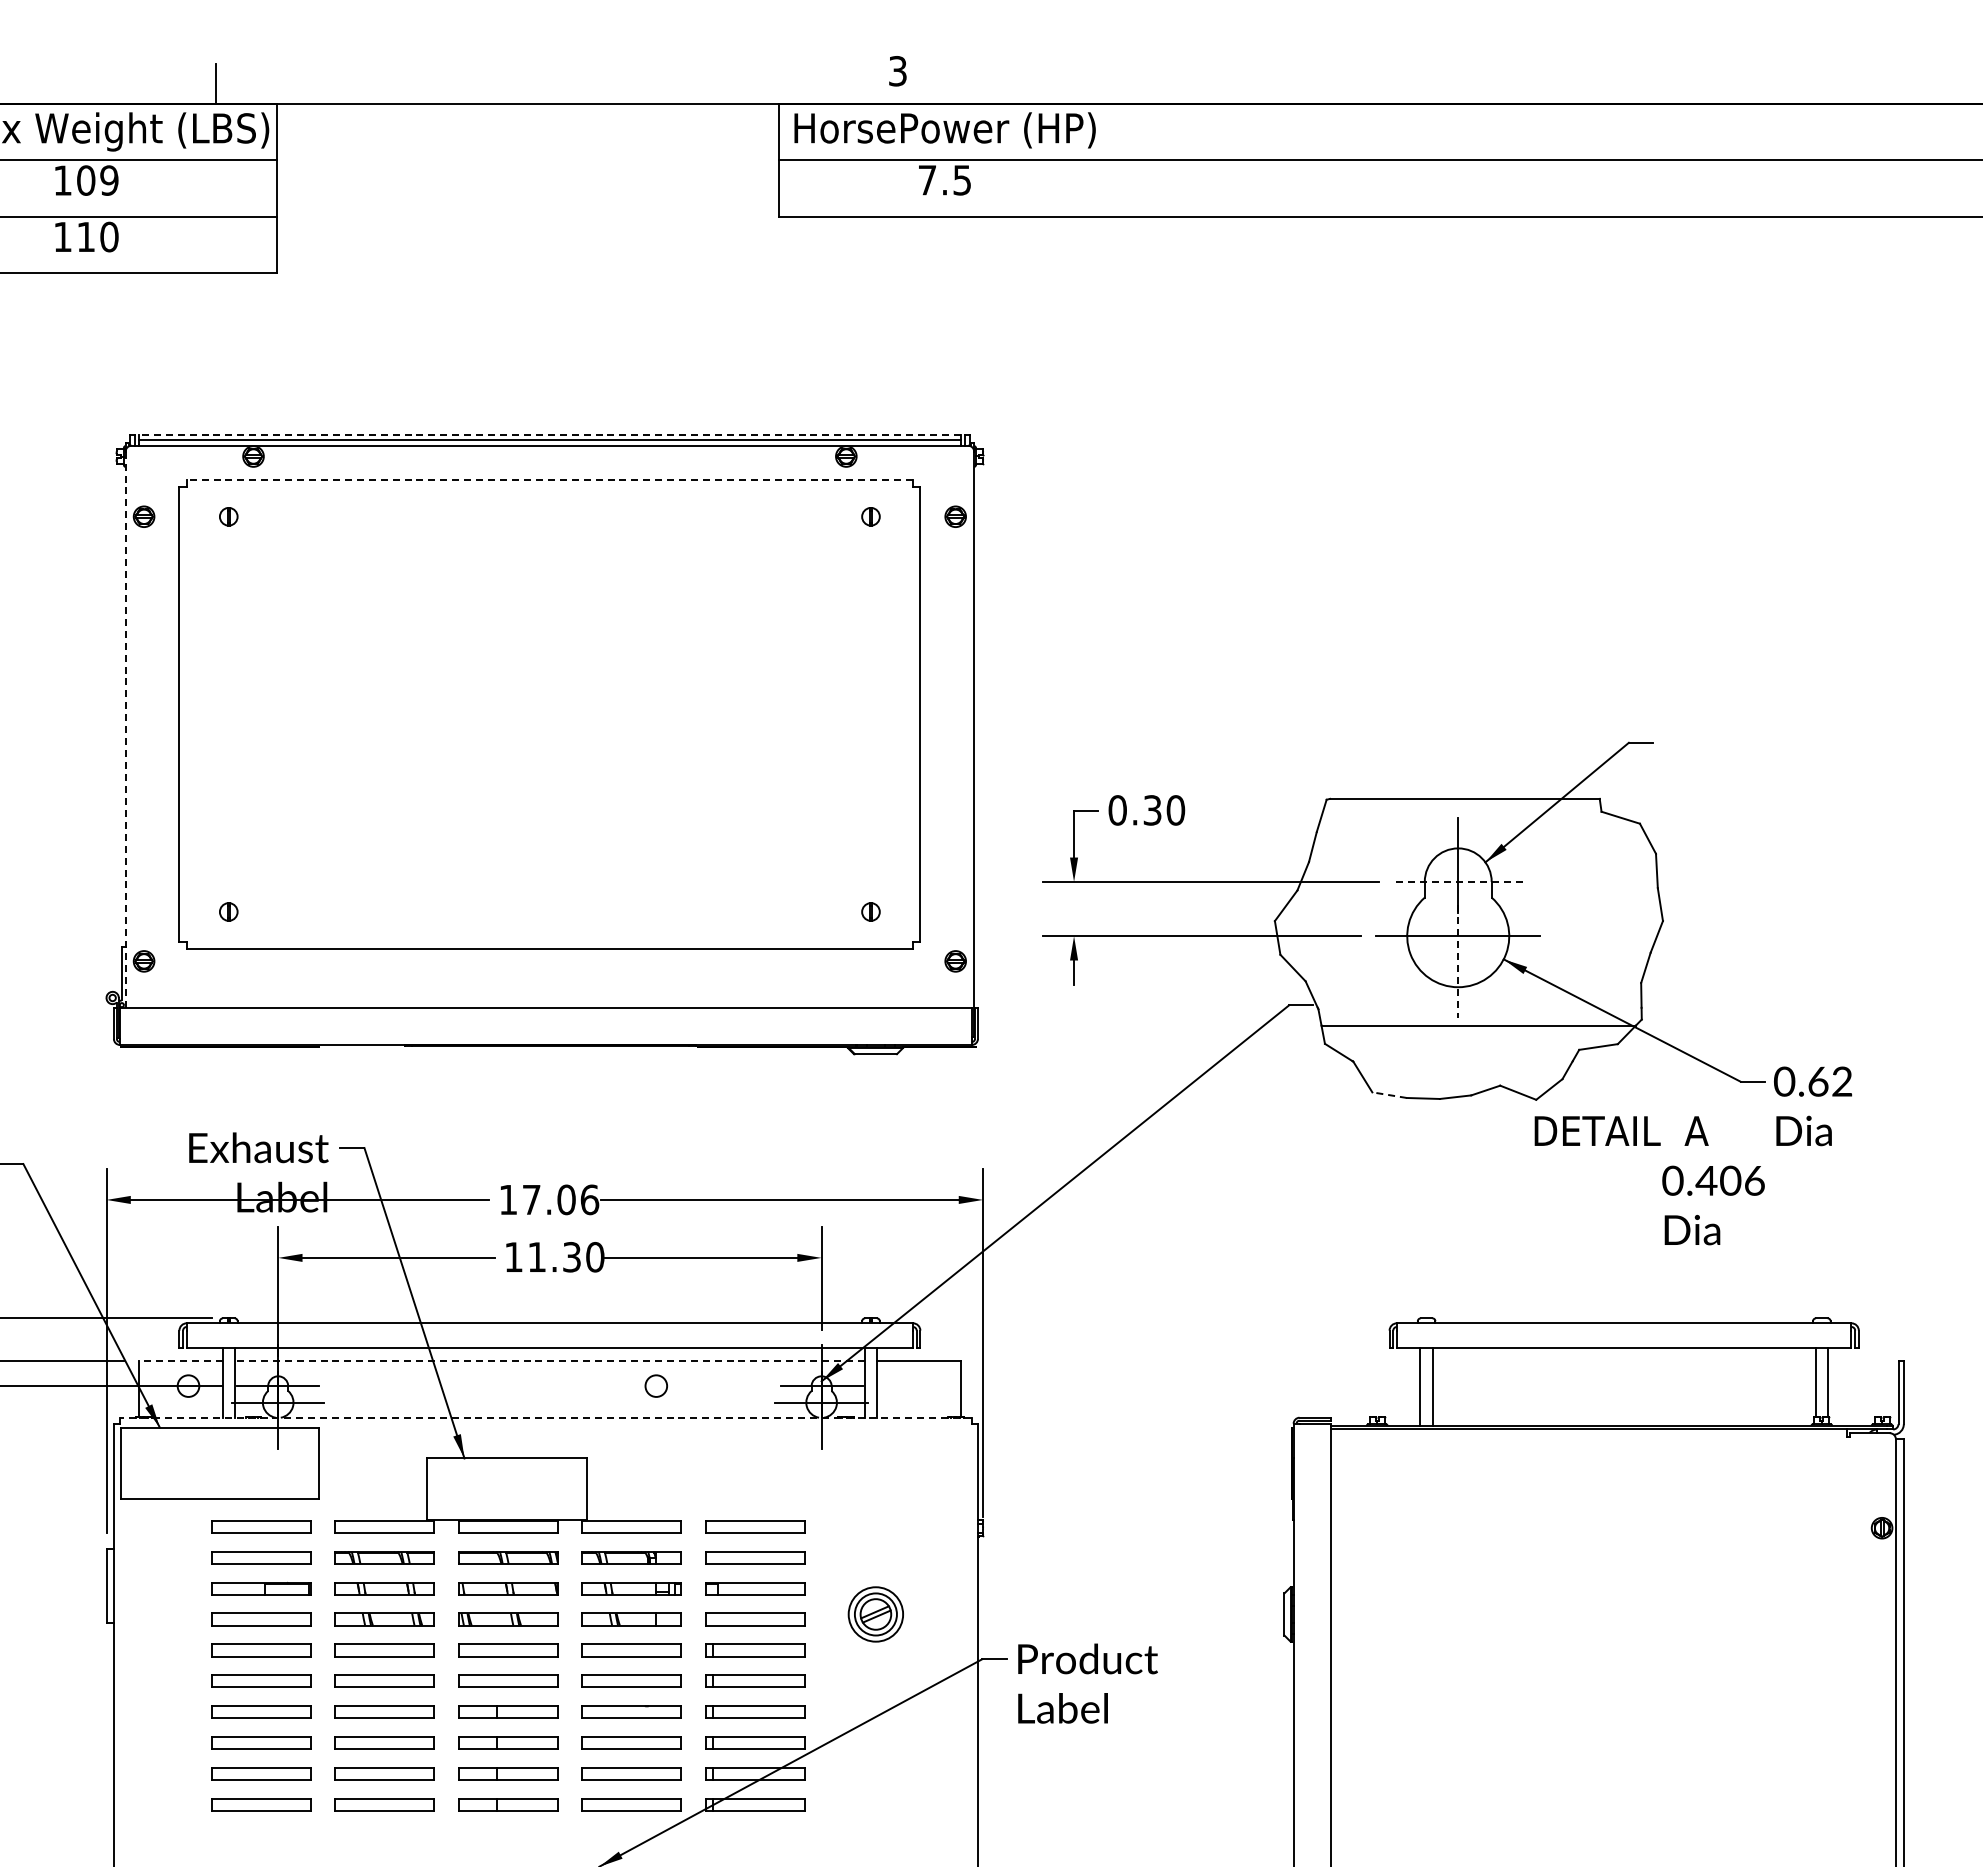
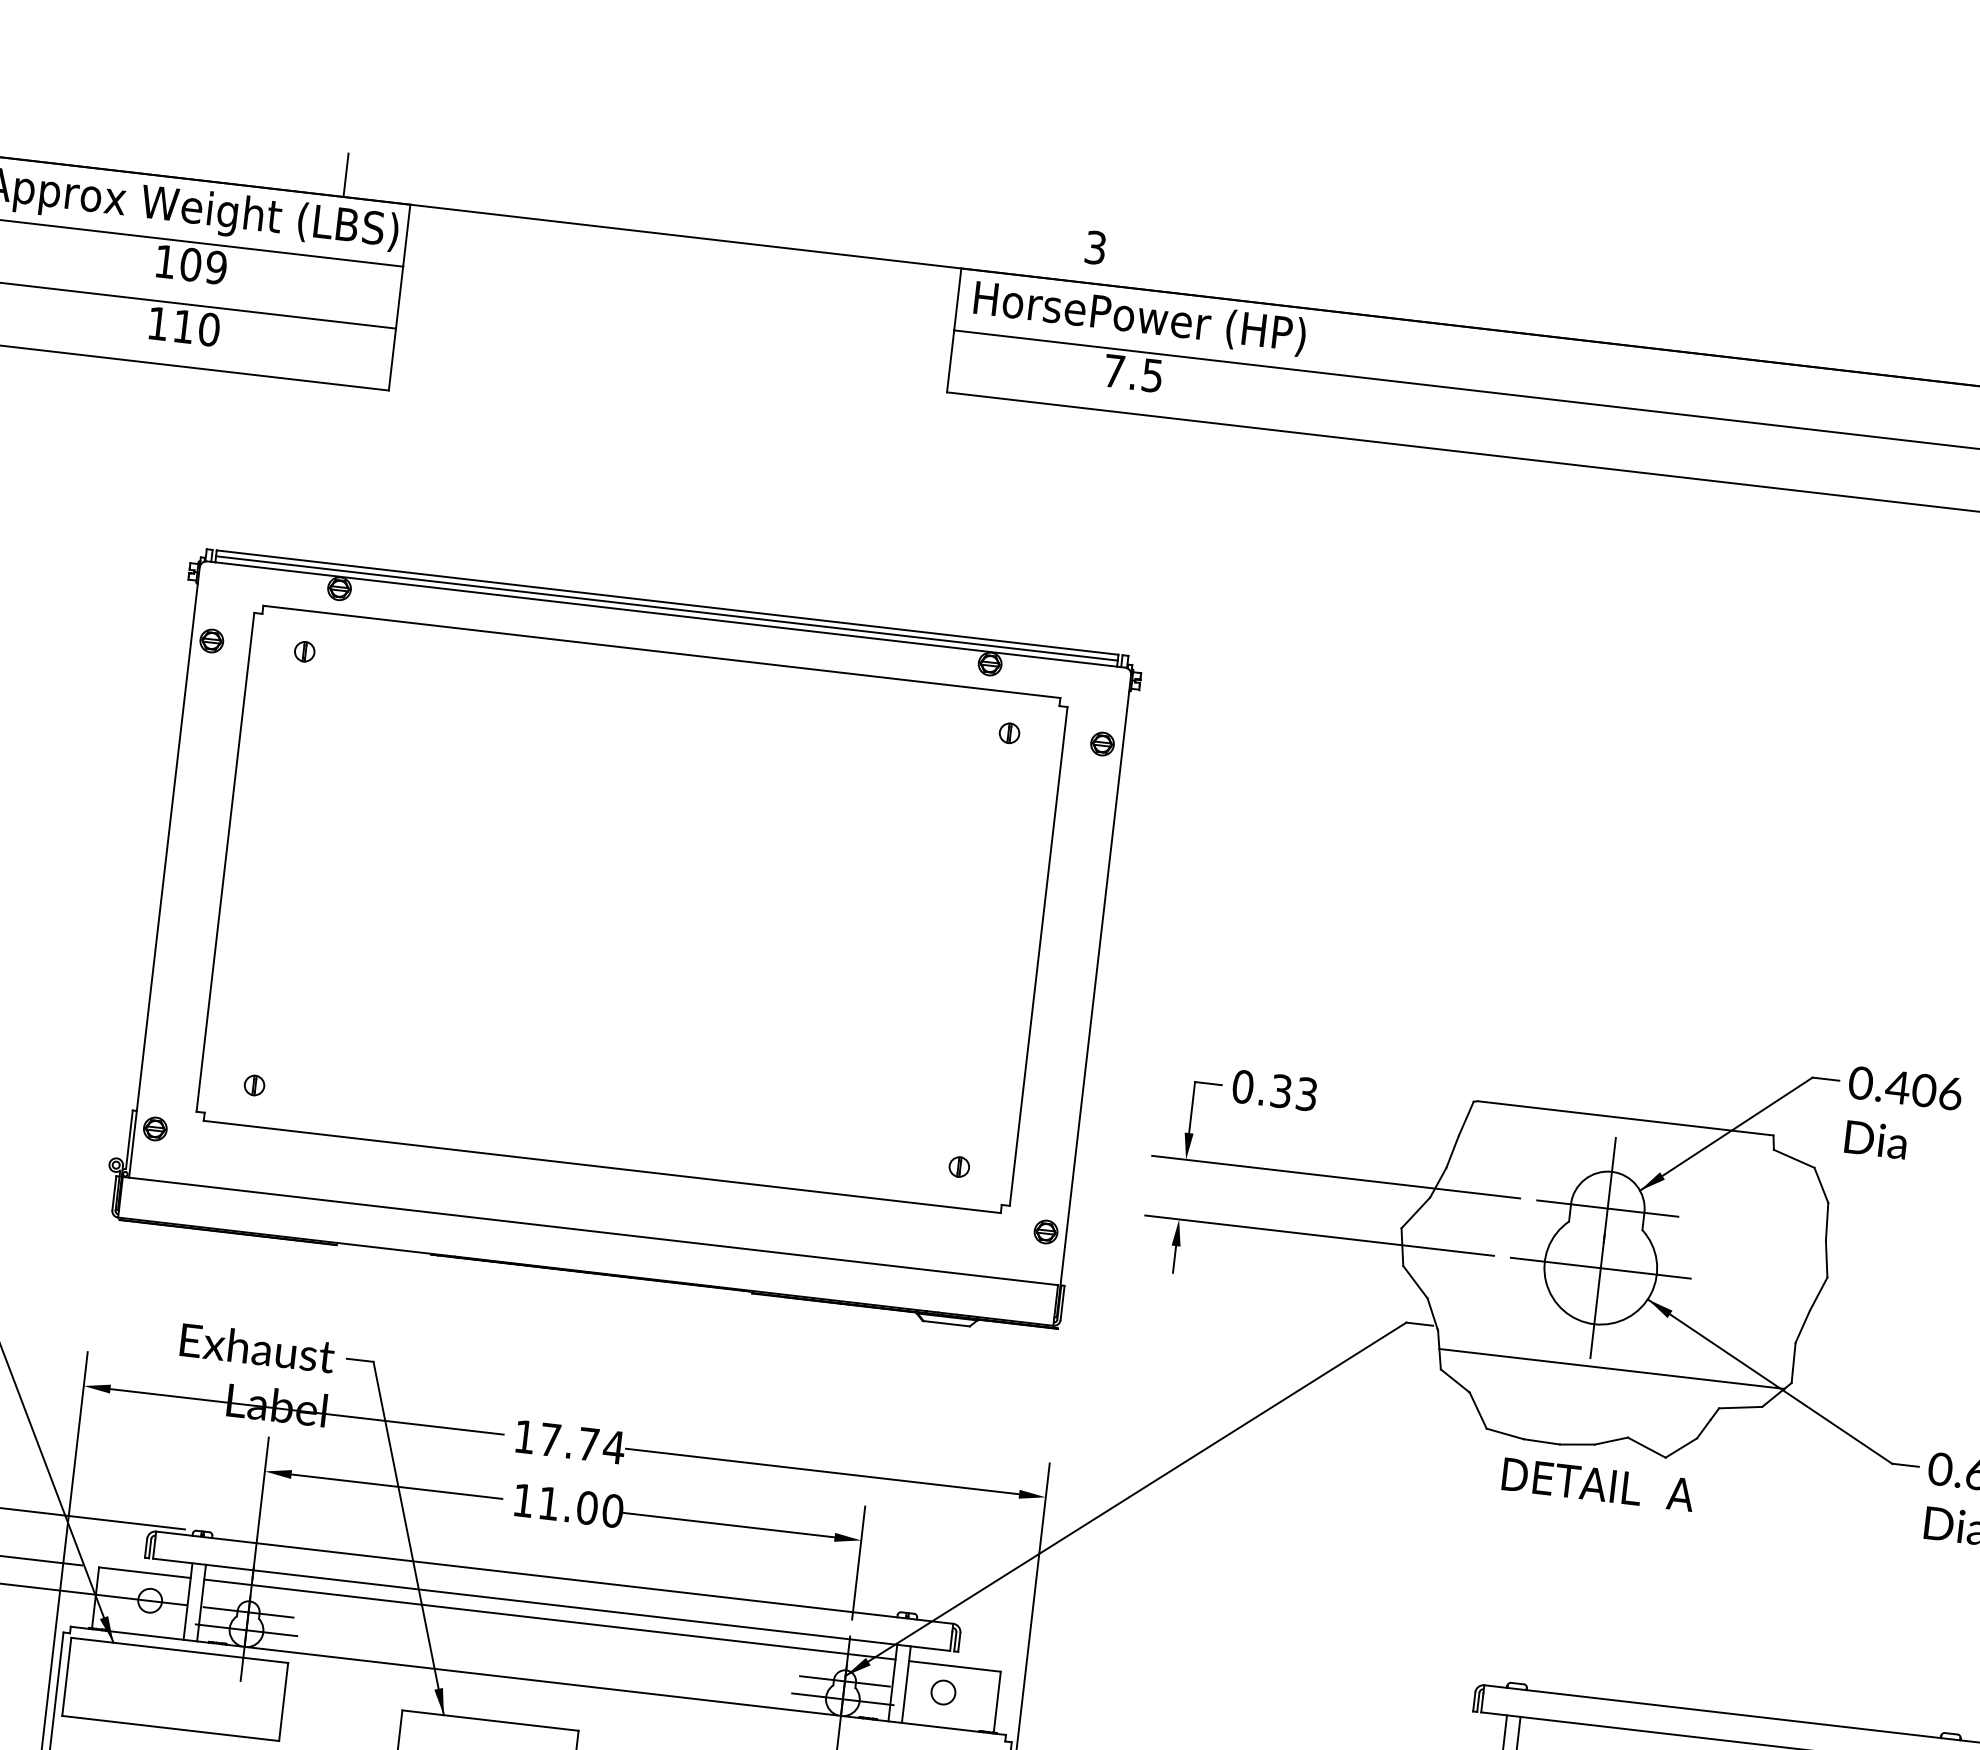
line: (549, 434) -> (667, 602), dashed -> solid
line: (549, 479) -> (661, 651), dashed -> solid
line: (125, 729) -> (164, 872), dashed -> solid
text: (1175, 810) -> (1306, 1094), 0.30 -> 0.33
line: (1457, 881) -> (1606, 1208), dashed -> solid
line: (1458, 962) -> (1597, 1297), dashed -> solid
line: (1389, 1095) -> (1505, 1434), dashed -> solid
text: (1621, 1130) -> (1598, 1484), moved
text: (578, 1199) -> (601, 1445), 17.06 -> 17.74
text: (1713, 1205) -> (1902, 1115), moved
text: (571, 1257) -> (586, 1508), 11.30 -> 11.00
line: (180, 1361) -> (144, 1572), dashed -> solid
line: (549, 1361) -> (549, 1619), dashed -> solid
circle: (655, 1385) -> (942, 1691), moved
line: (545, 1417) -> (537, 1680), dashed -> solid

